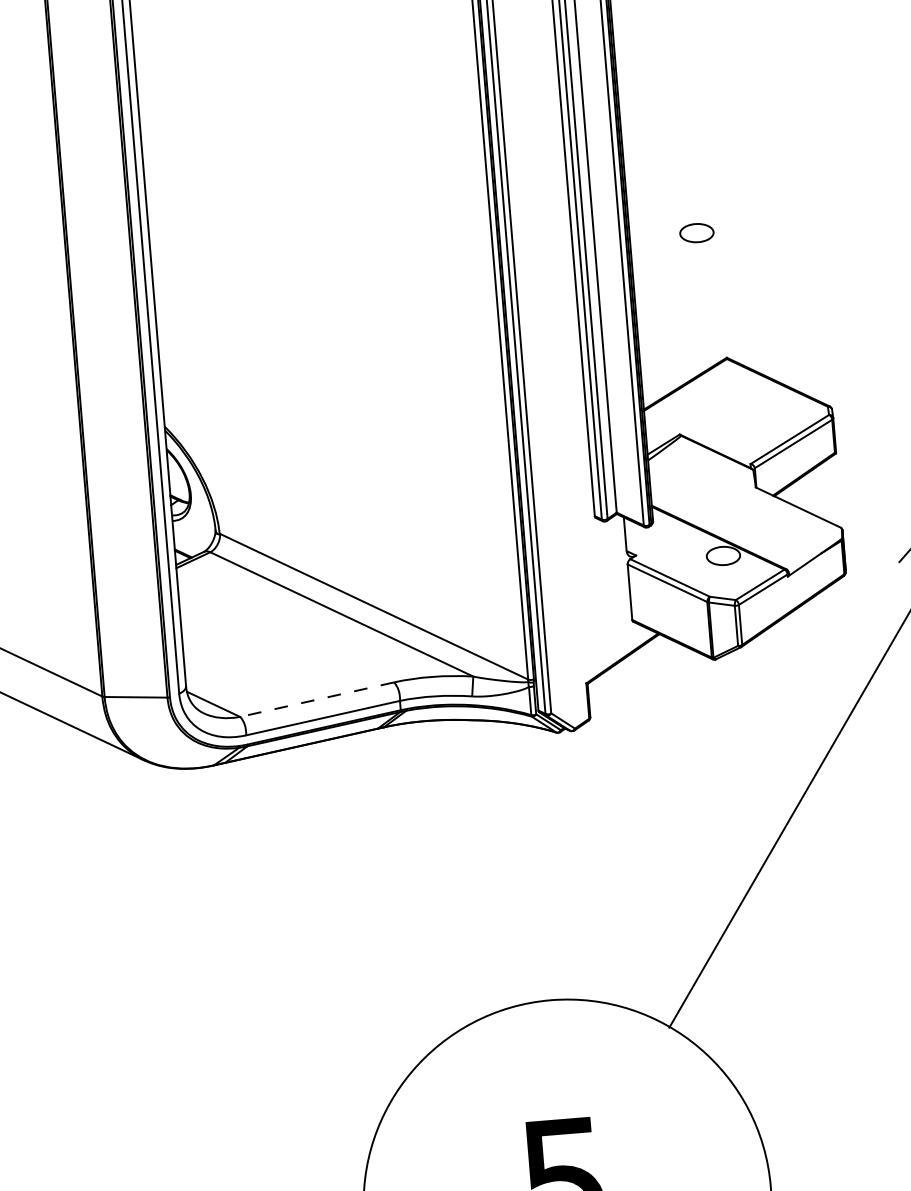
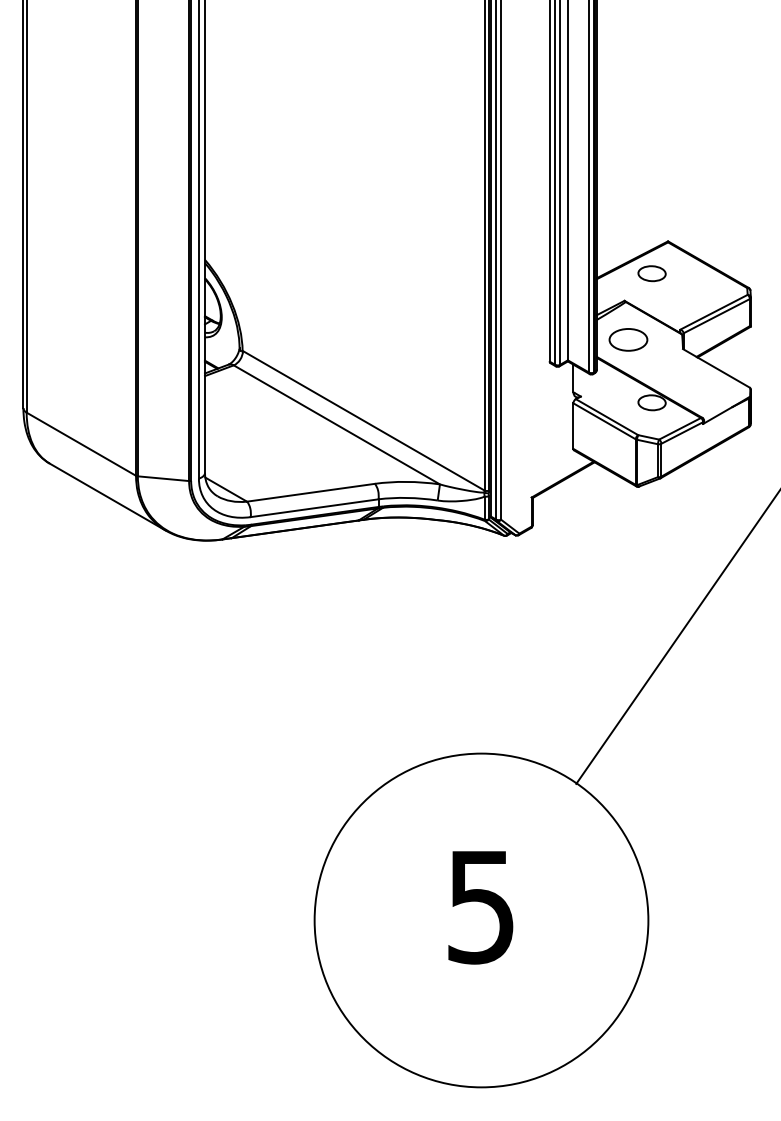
part: (696, 232) -> (651, 273), moved
part: (688, 481) -> (628, 339), added
line: (316, 699) -> (310, 492), dashed -> solid

